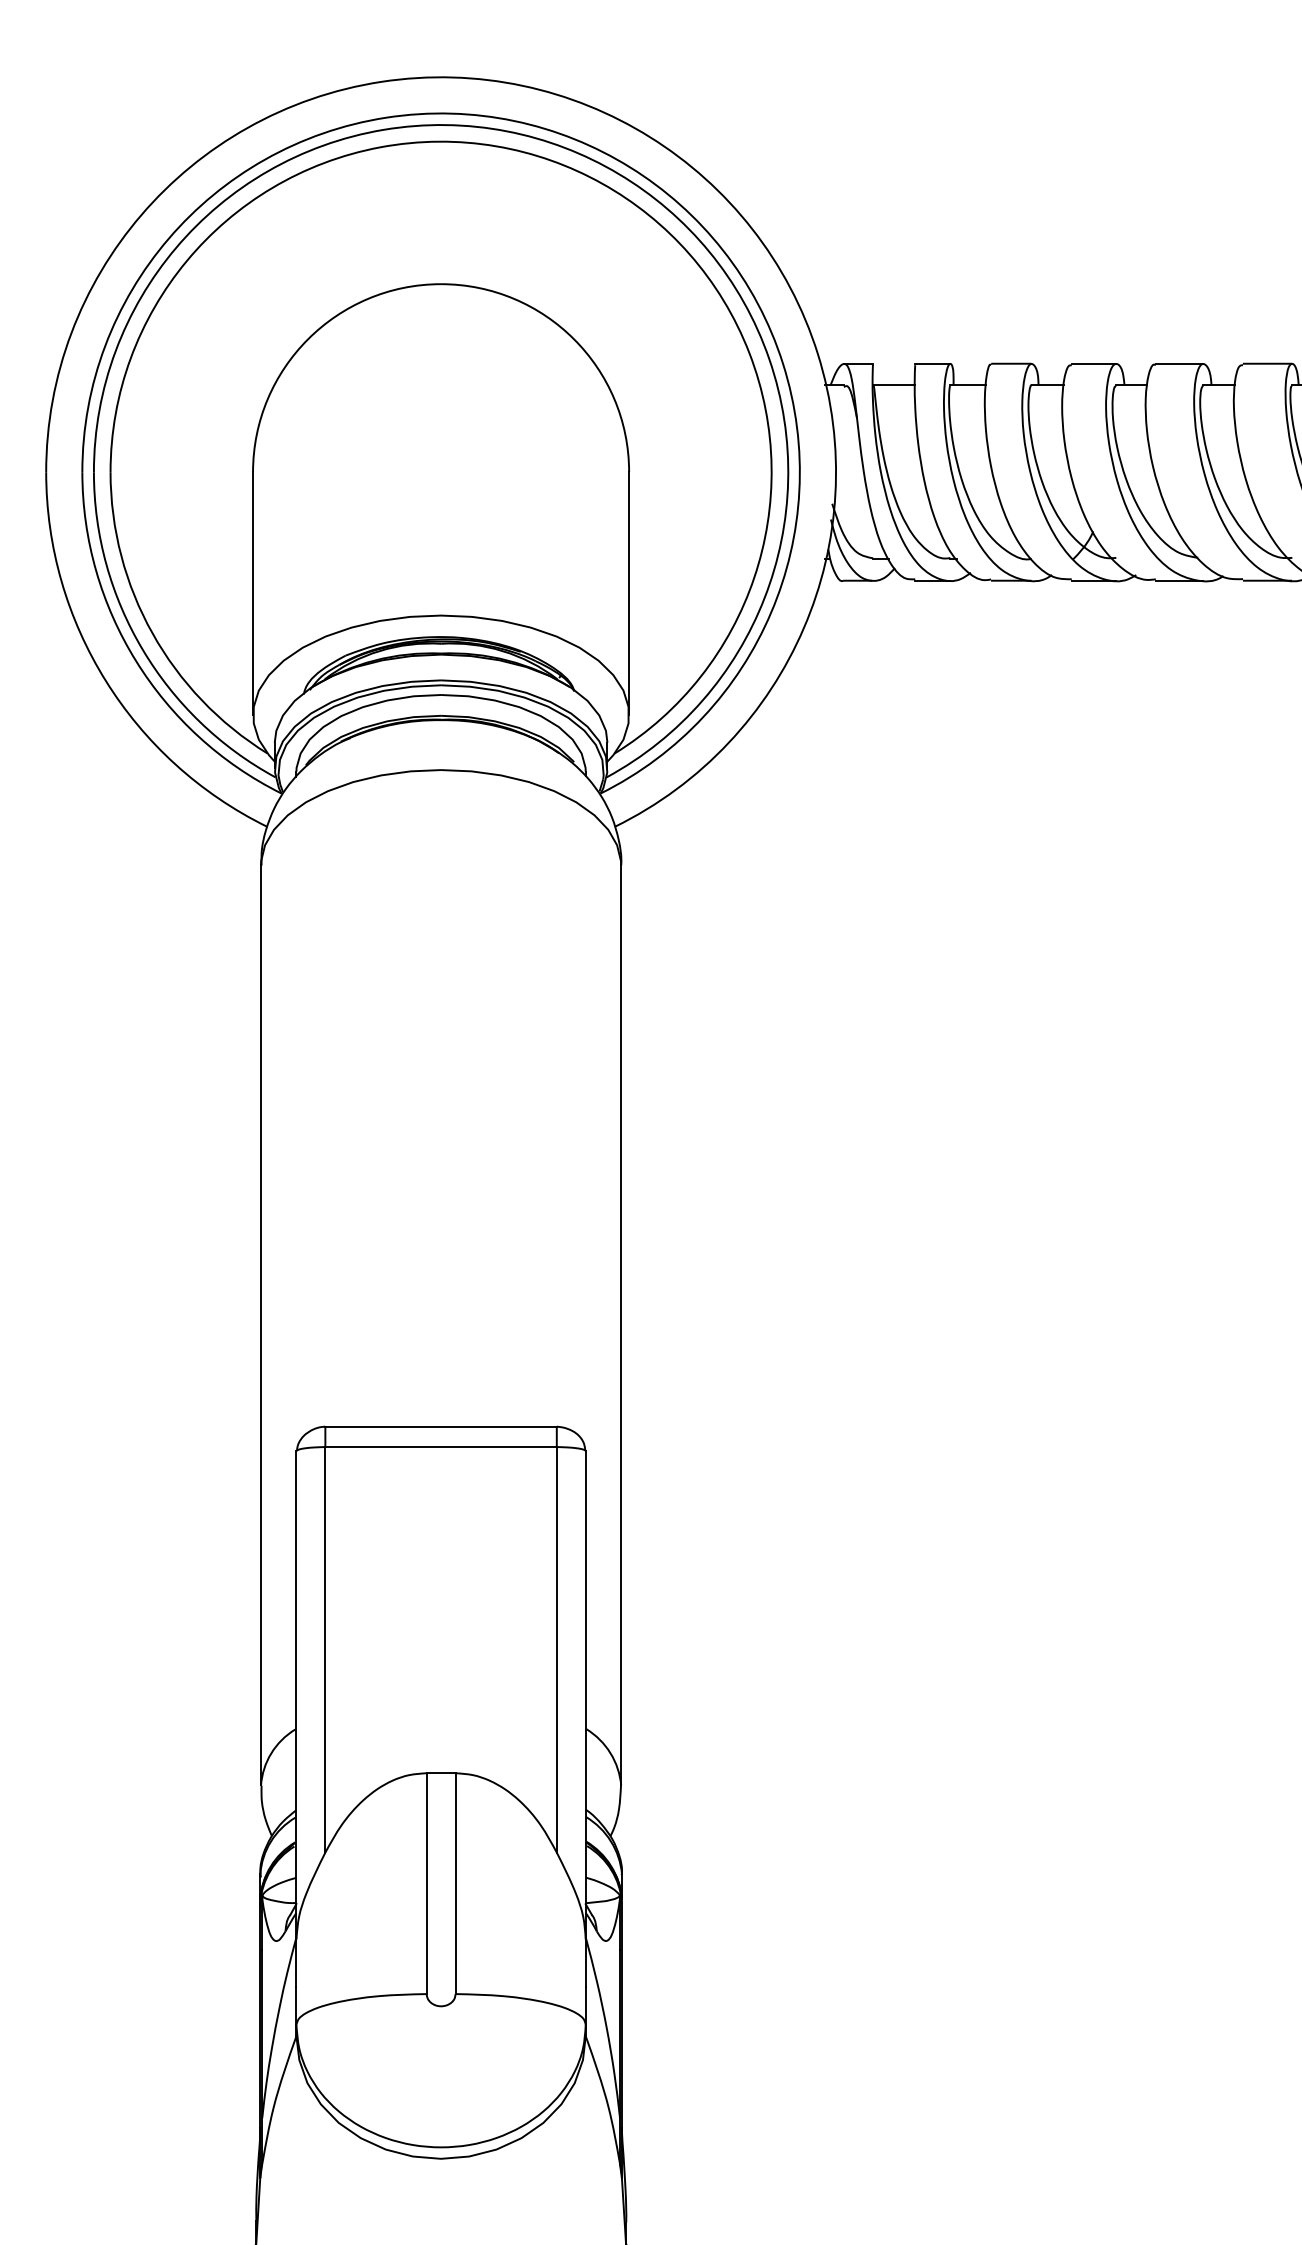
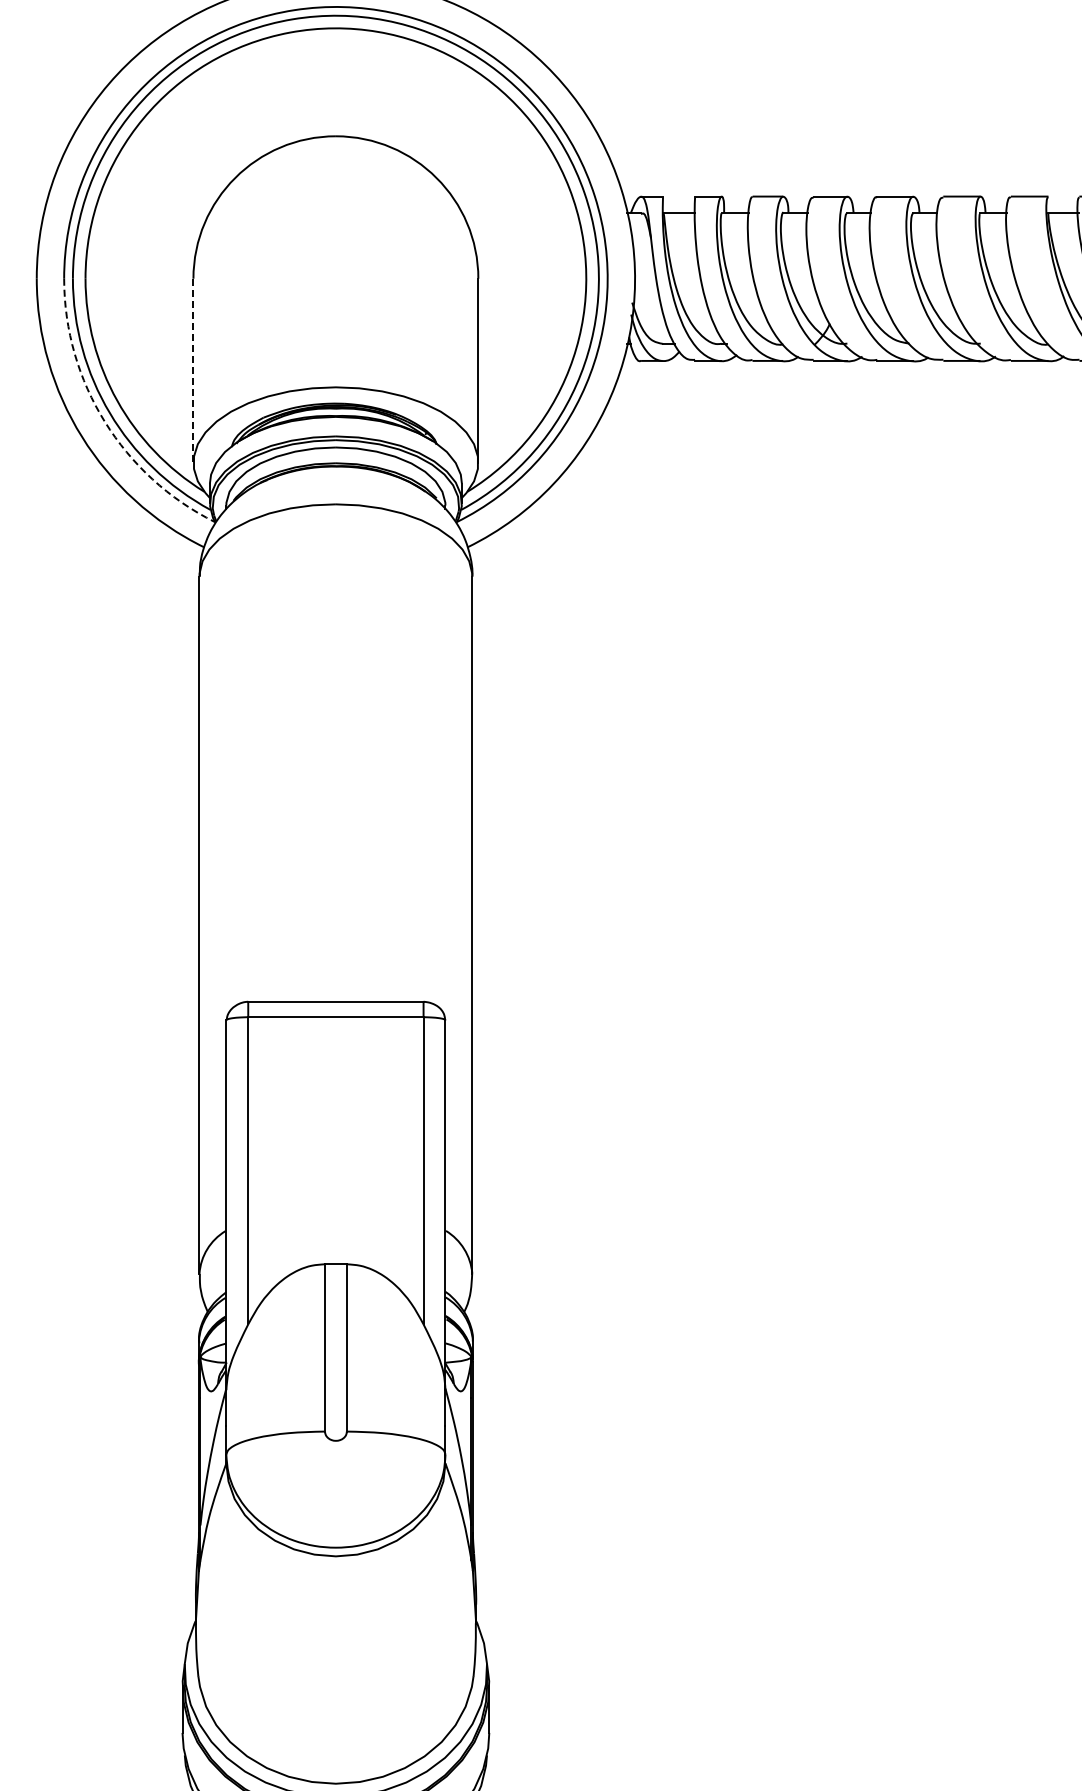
line: (253, 593) -> (193, 370), solid -> dashed
arc: (135, 660) -> (104, 421), solid -> dashed

